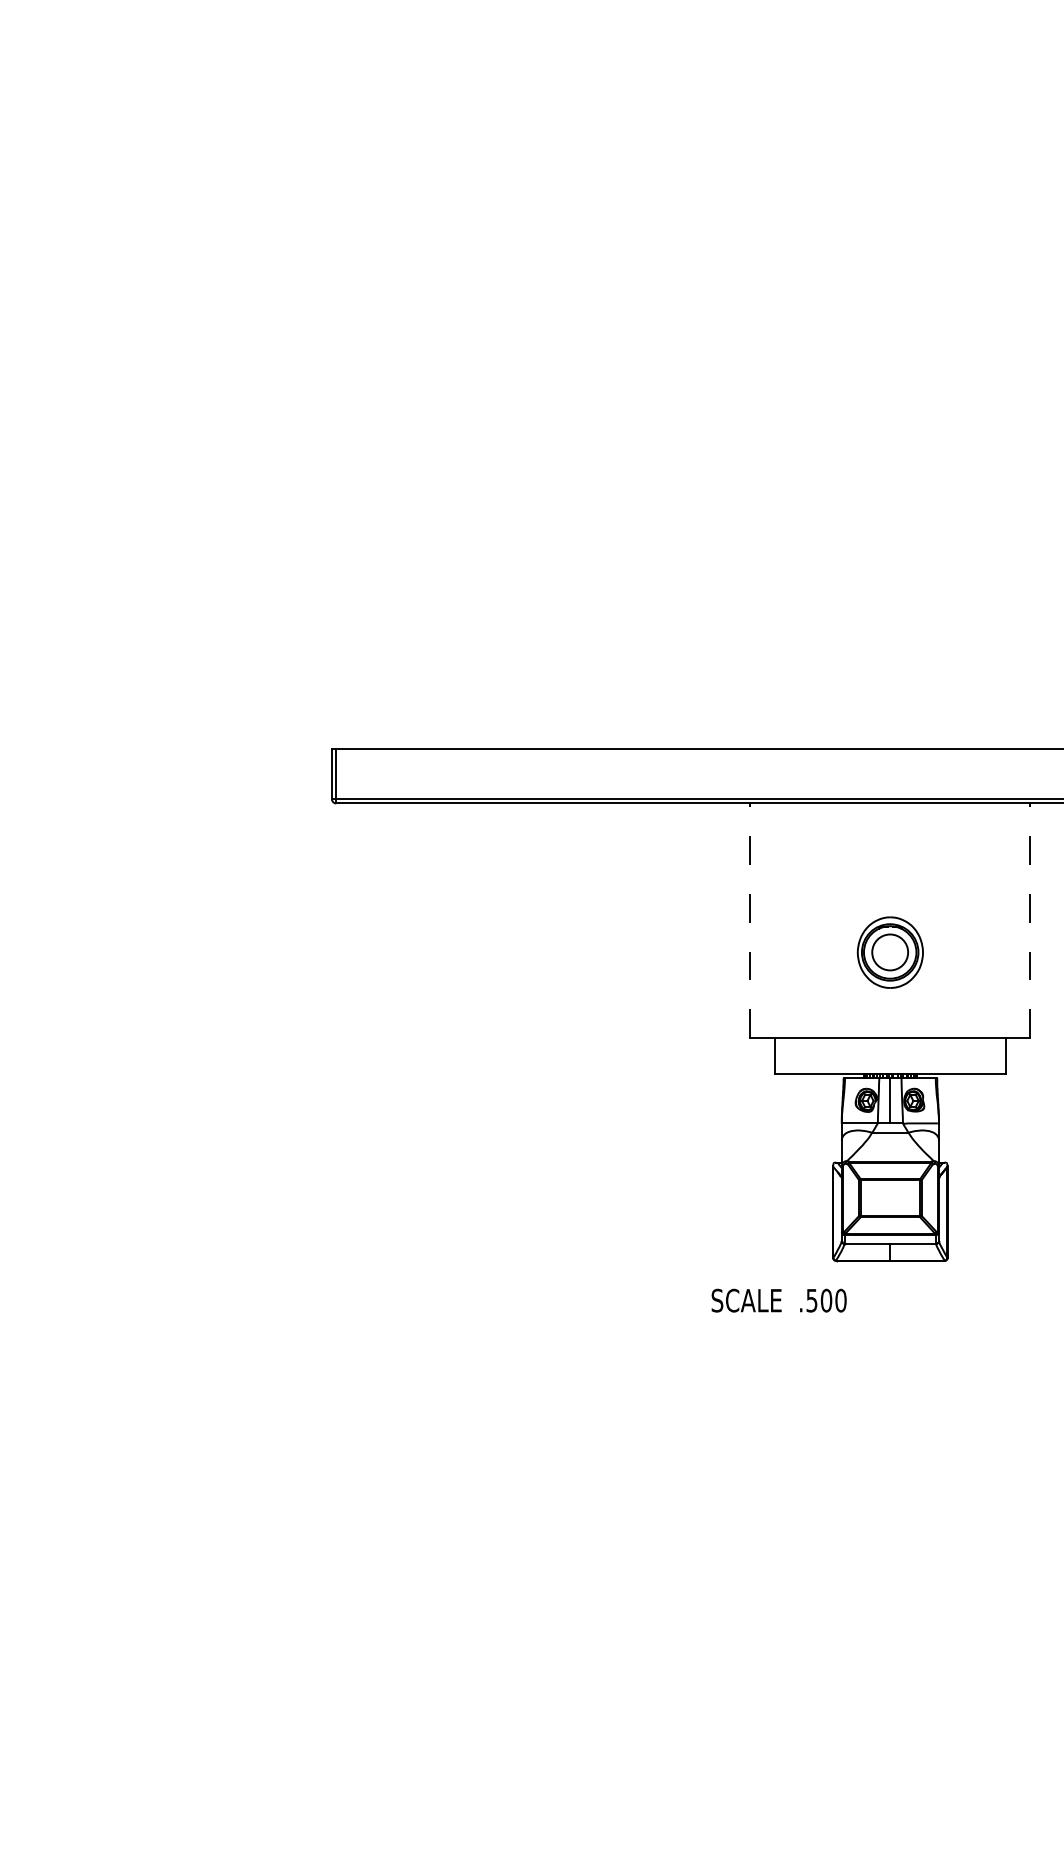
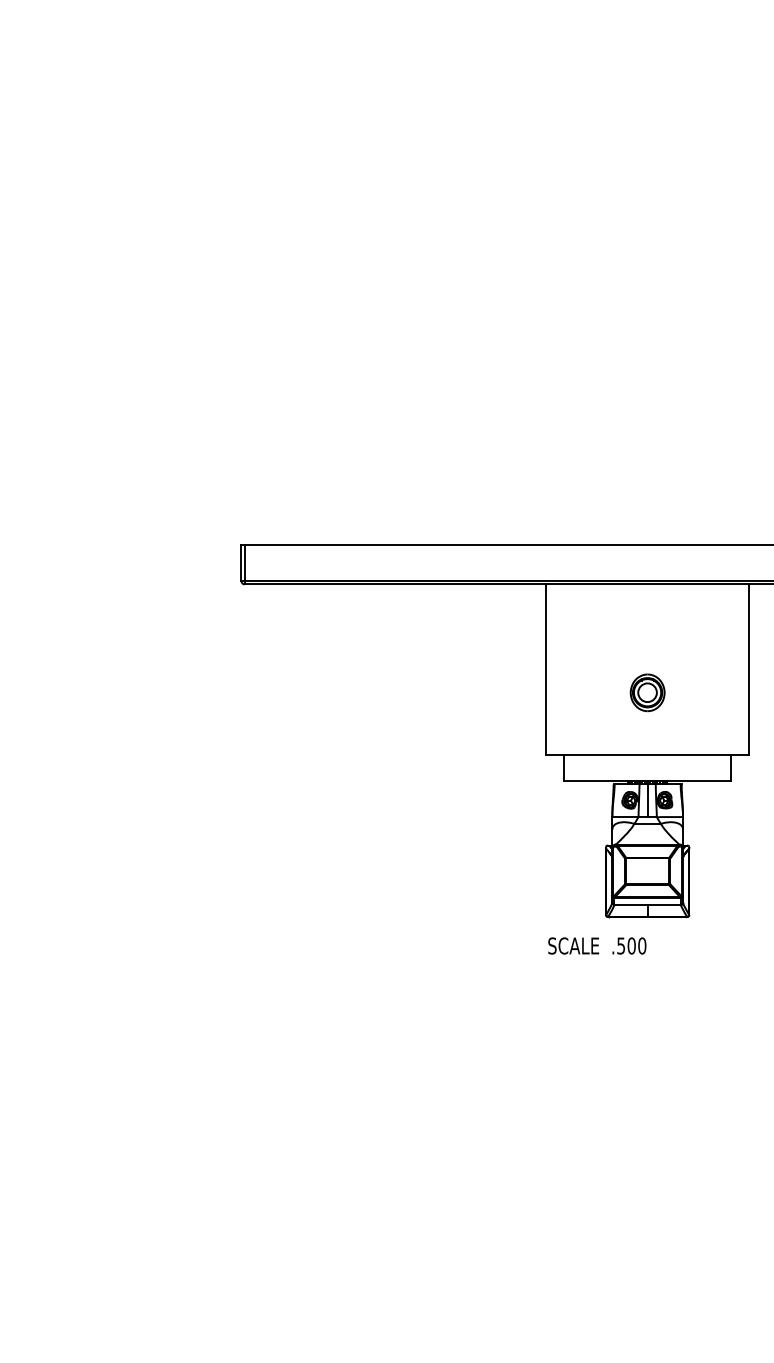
line: (750, 920) -> (545, 669), dashed -> solid
line: (1030, 920) -> (749, 669), dashed -> solid
part: (890, 952) -> (647, 692), size x0.71
text: (778, 1300) -> (596, 945), moved

